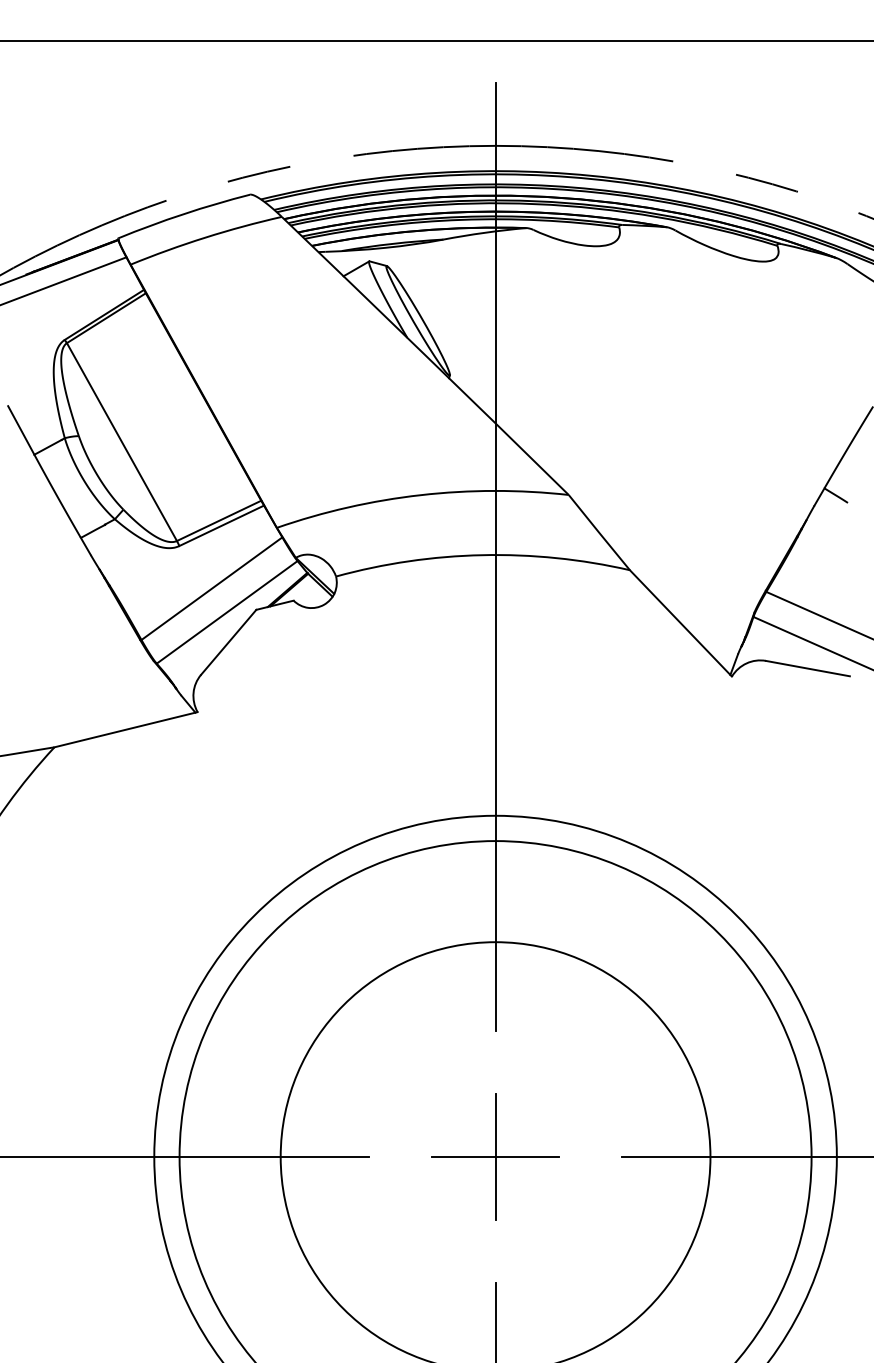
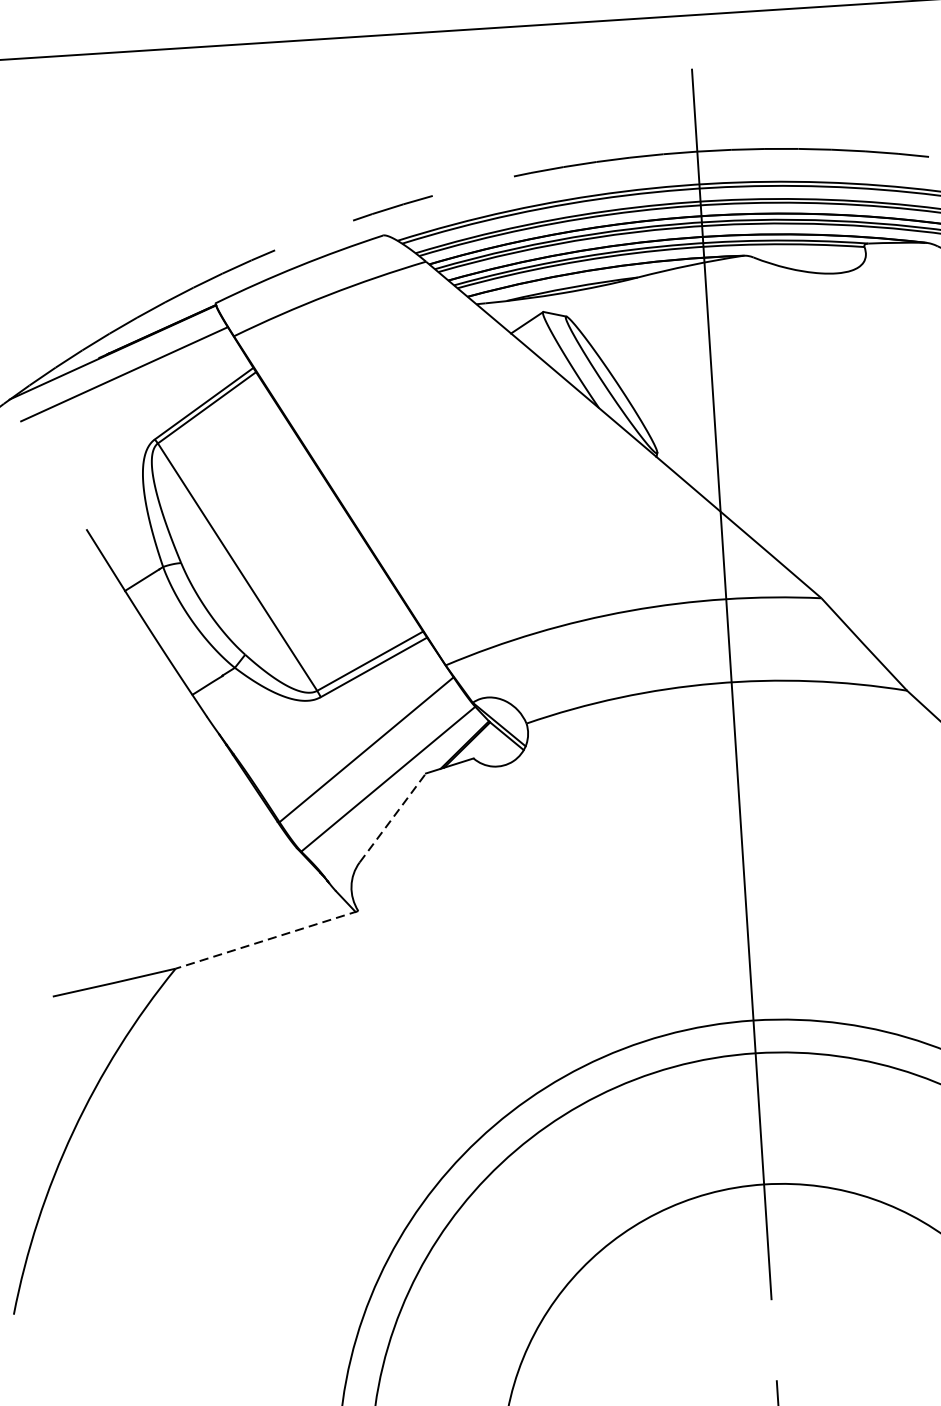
line: (228, 642) -> (392, 818), solid -> dashed
line: (126, 729) -> (267, 939), solid -> dashed

